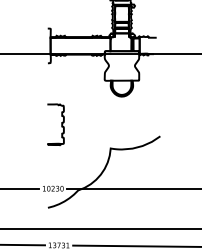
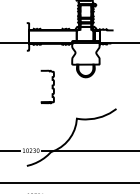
part: (55, 124) -> (47, 86), moved

